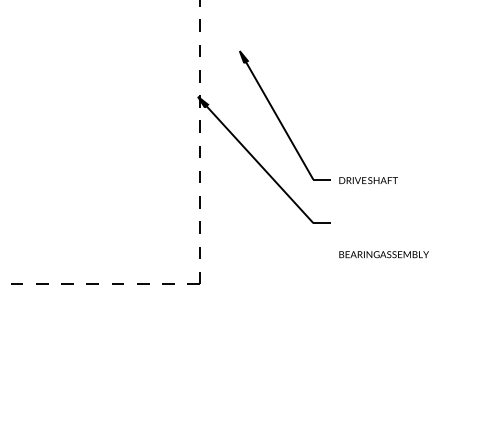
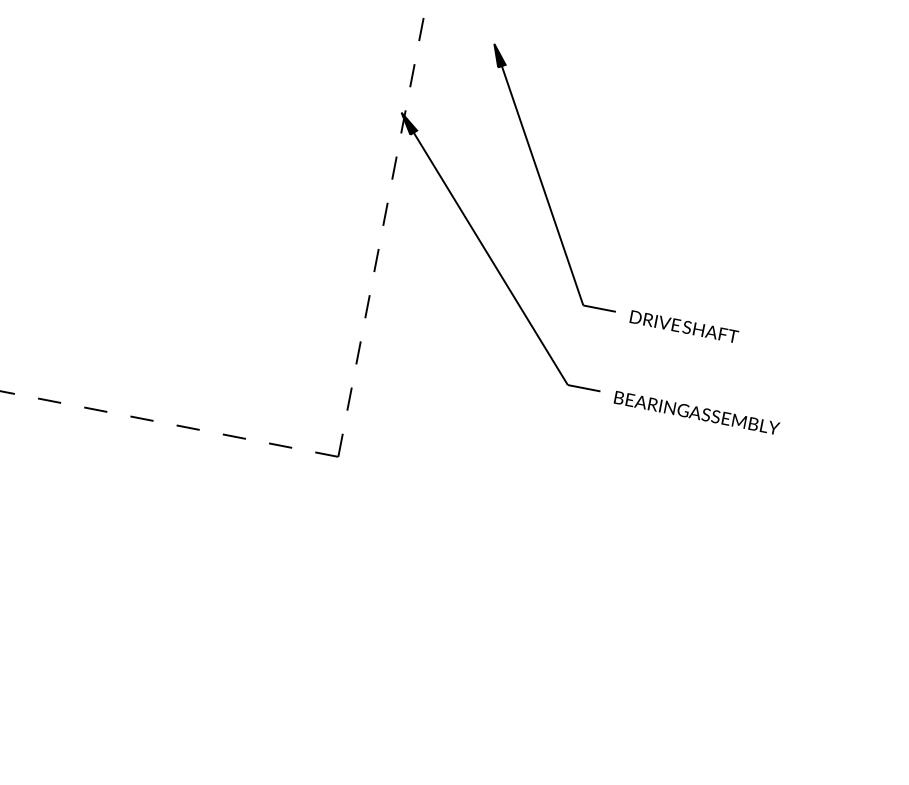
text: (383, 254) -> (695, 412), moved

